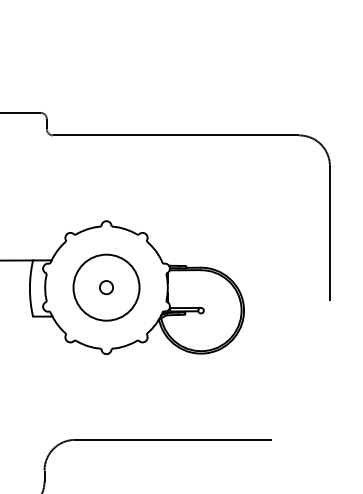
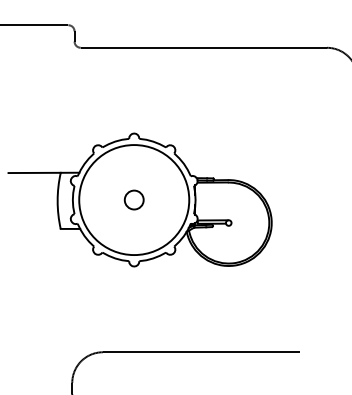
circle: (106, 287) -> (134, 199), size x1.43
circle: (106, 287) -> (134, 199), size x1.67

